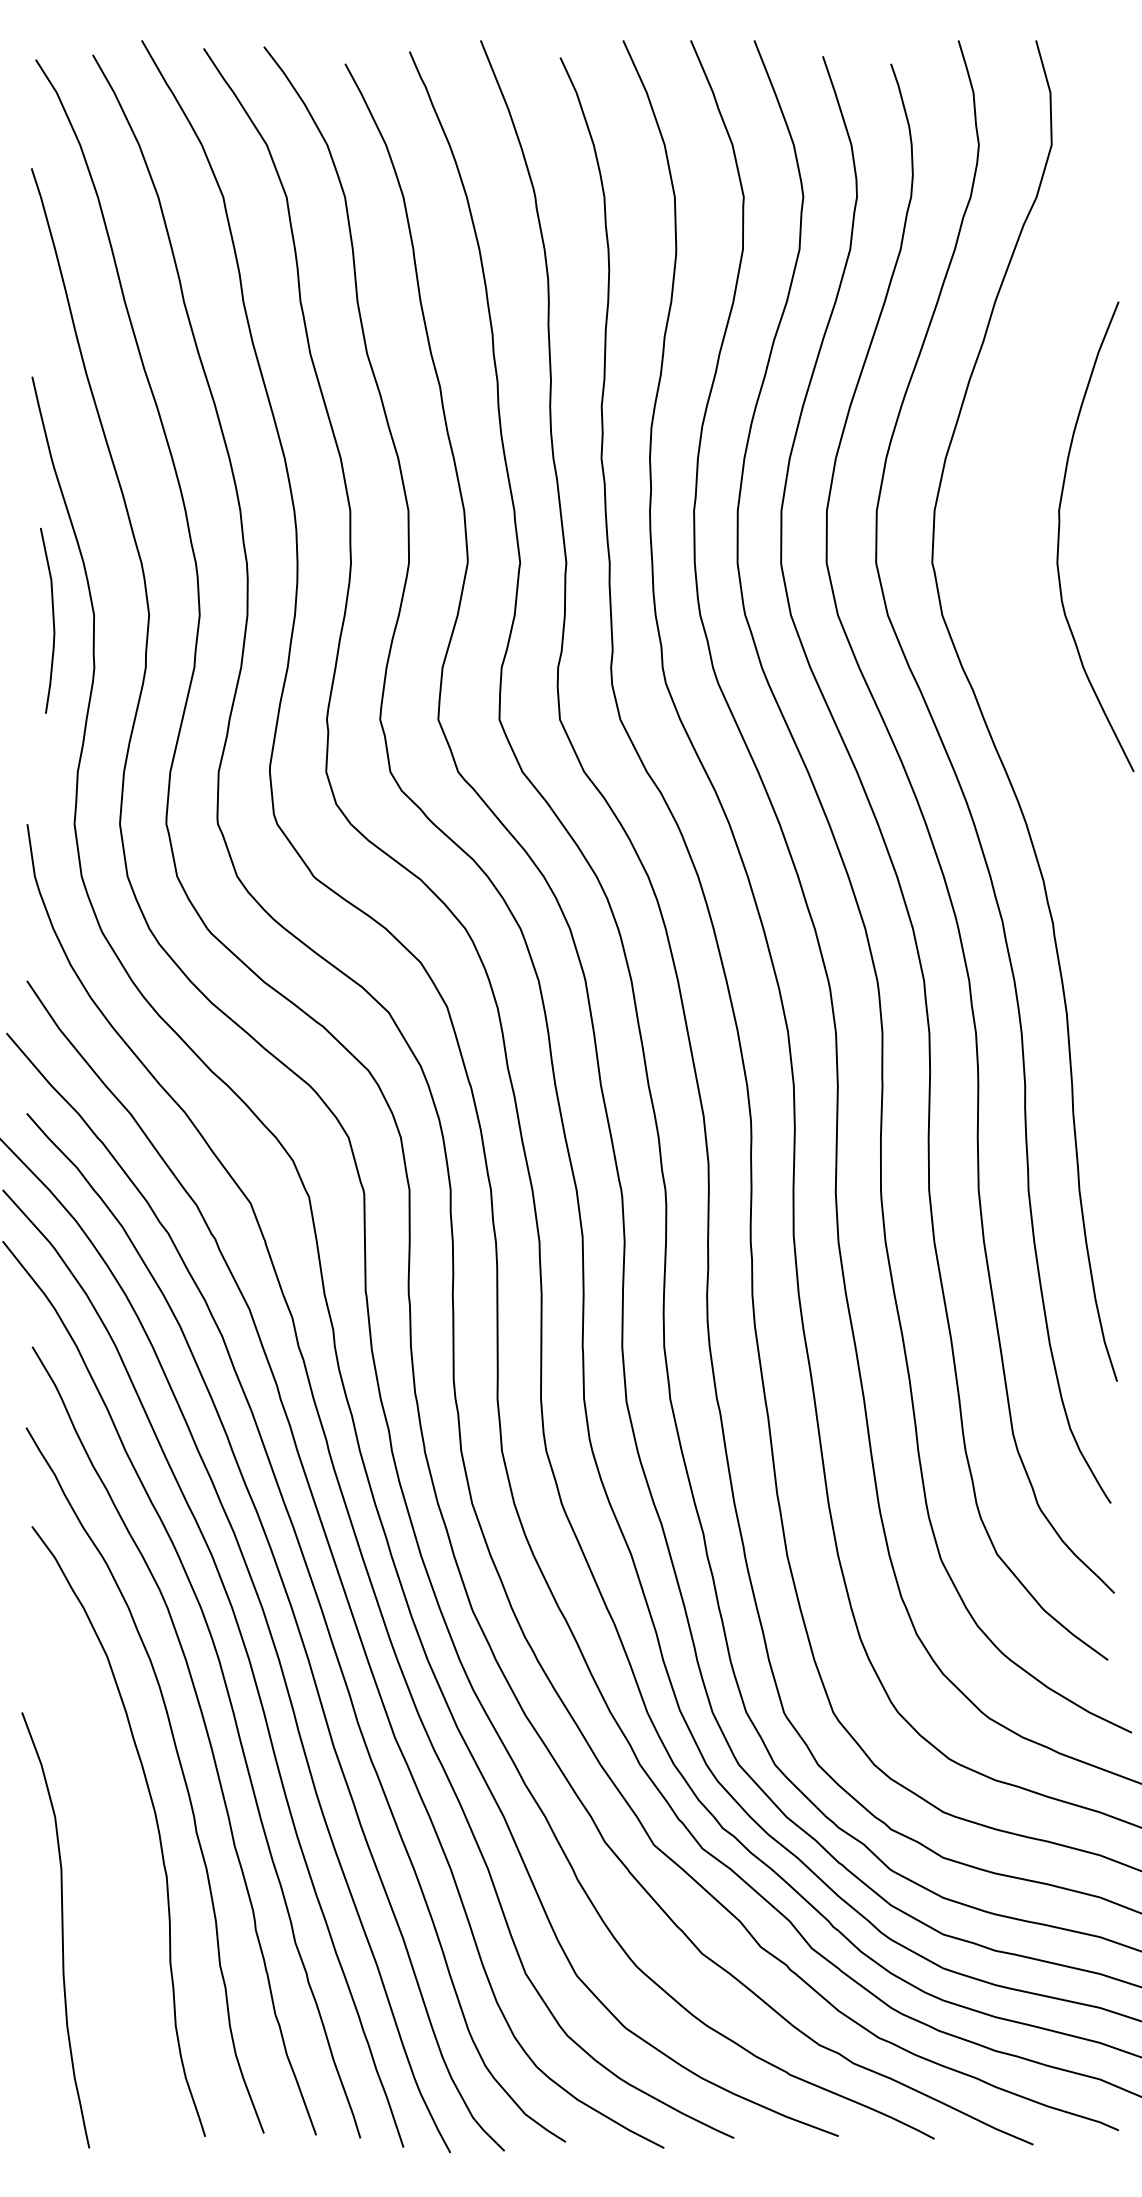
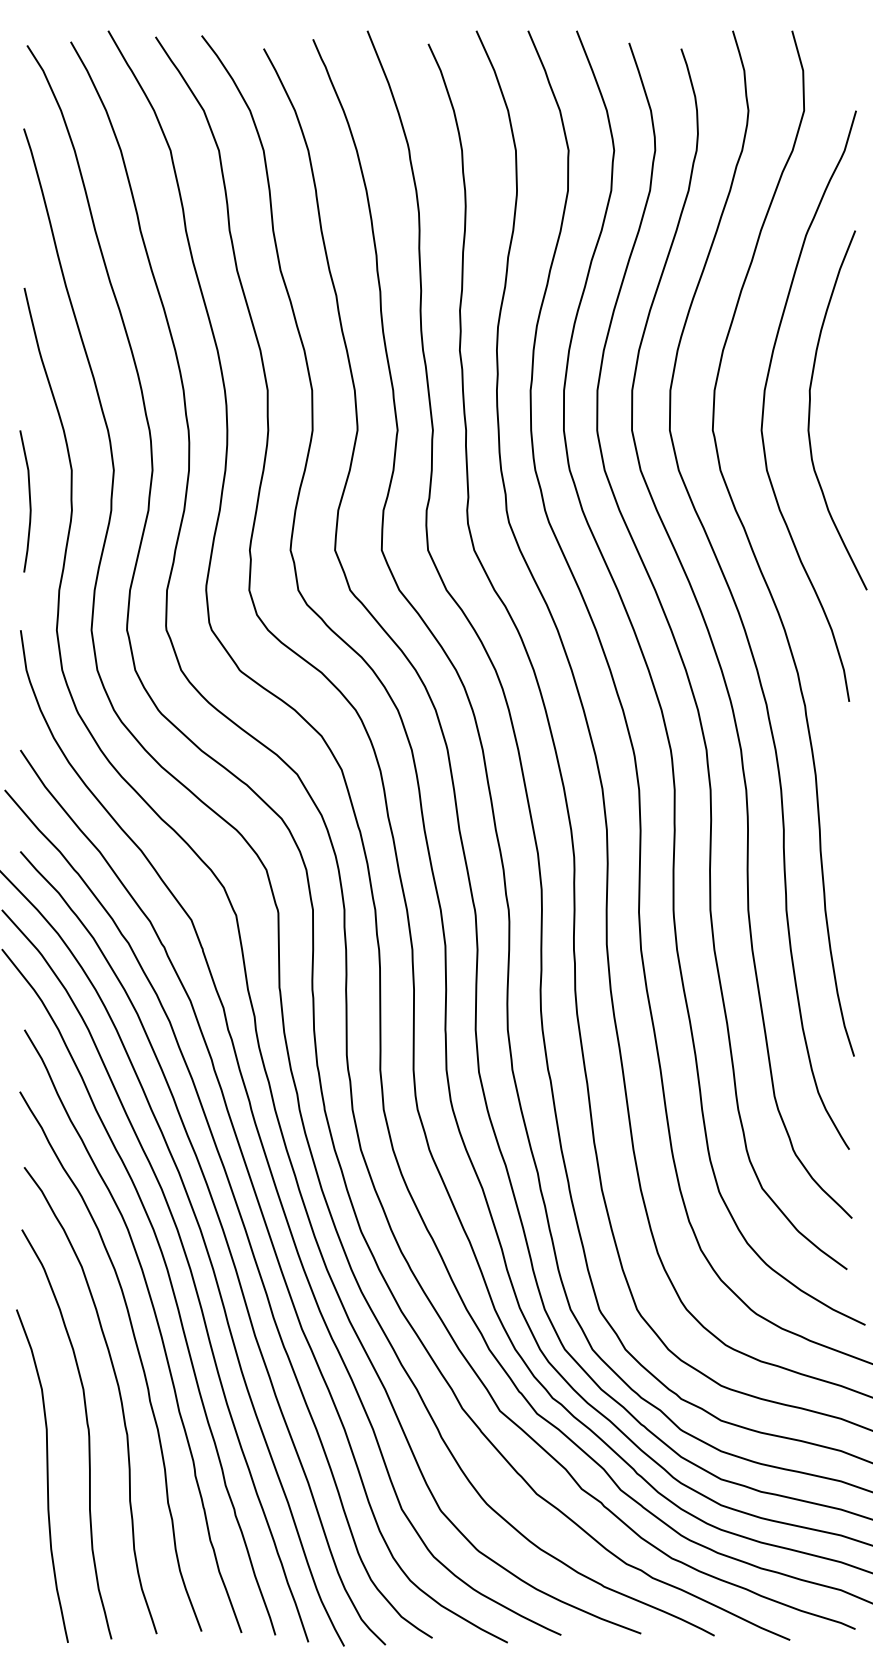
curve: (1000, 522) -> (764, 399), added
curve: (52, 620) -> (29, 501), moved
curve: (115, 1875) -> (88, 1434), added

